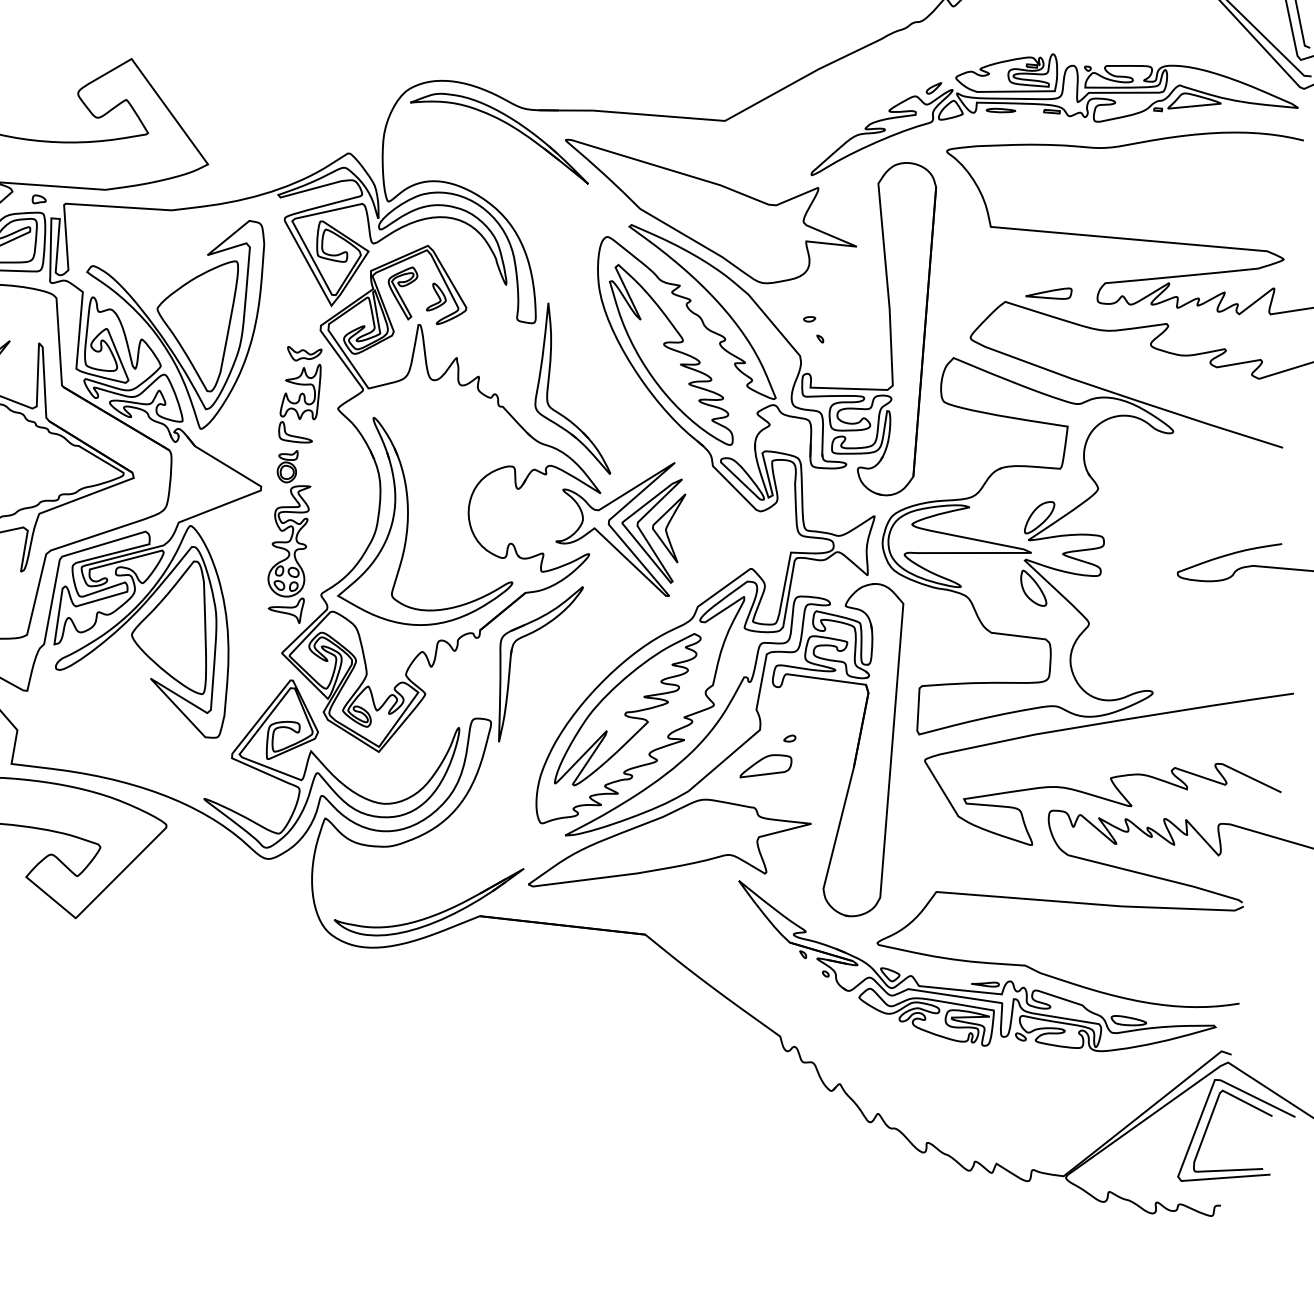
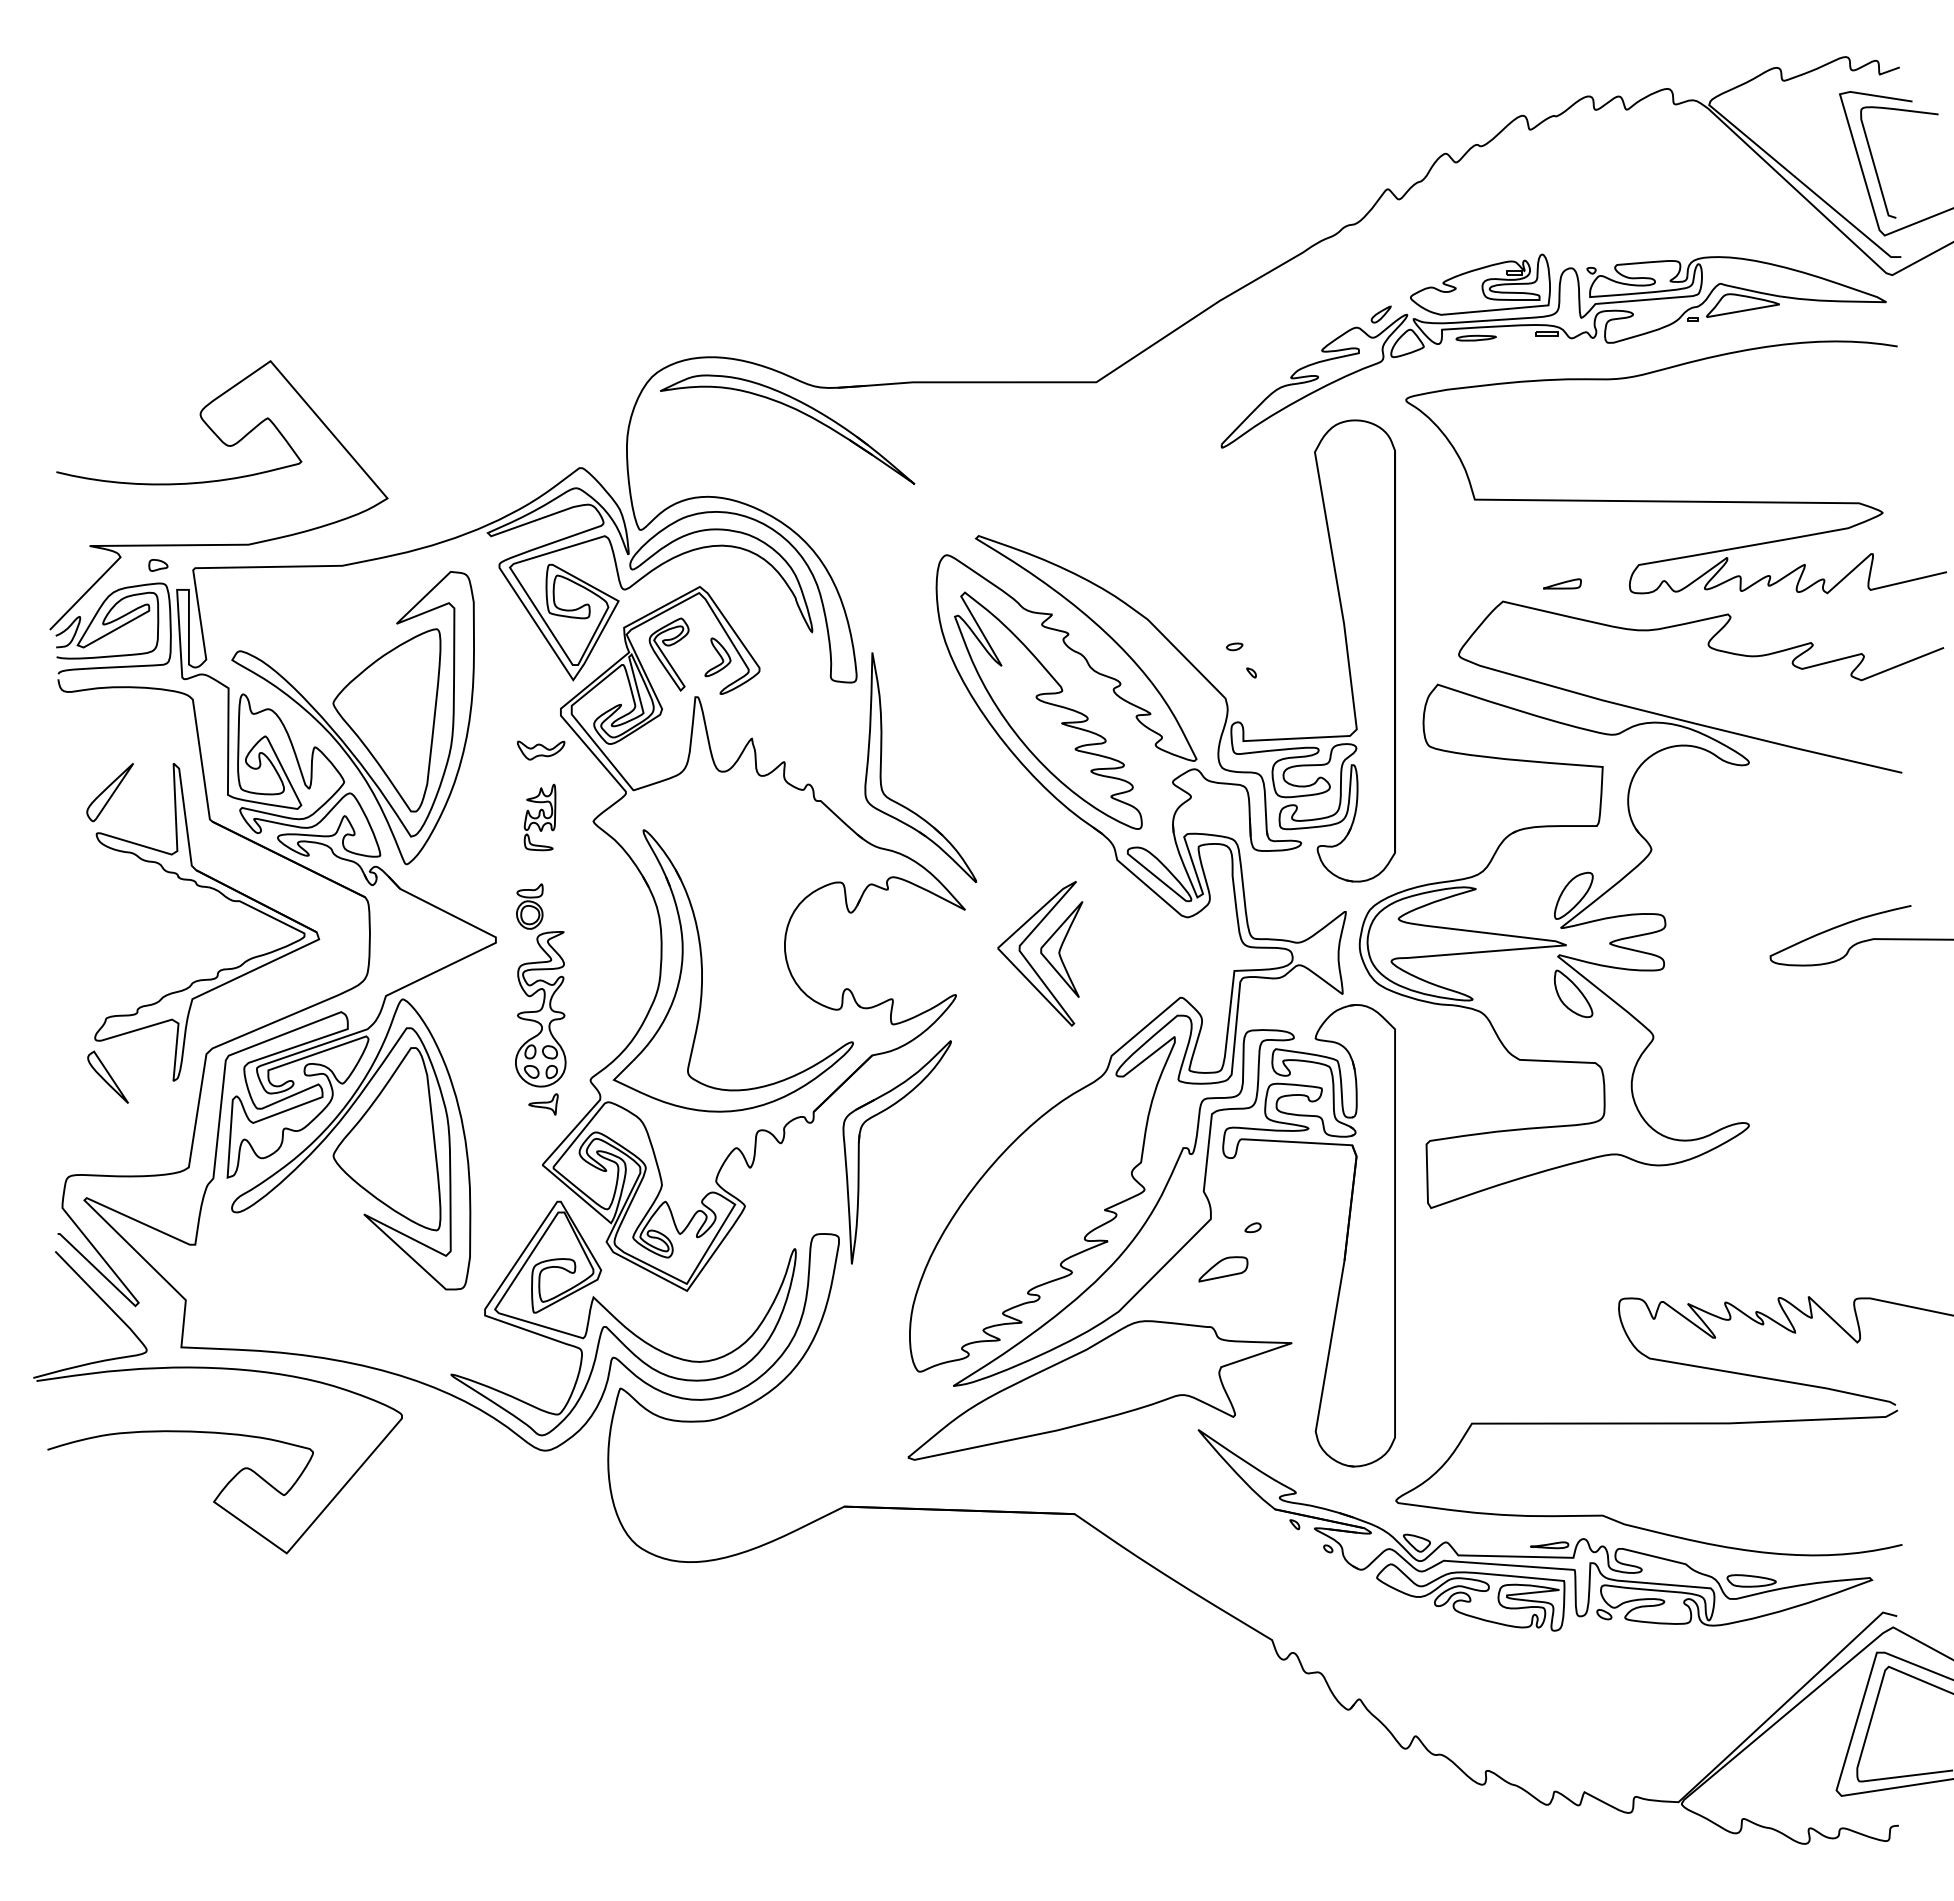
part: (709, 214) -> (1084, 513), removed
part: (1049, 292) -> (1562, 583), size x0.6
part: (299, 402) -> (539, 817), size x0.6
part: (615, 525) -> (989, 952), removed
part: (286, 609) -> (543, 1104), size x0.6
part: (627, 708) -> (1025, 1204), removed
part: (766, 766) -> (1223, 1269), size x0.7
curve: (1110, 777) -> (1700, 1246), removed
part: (432, 915) -> (778, 1510), removed

